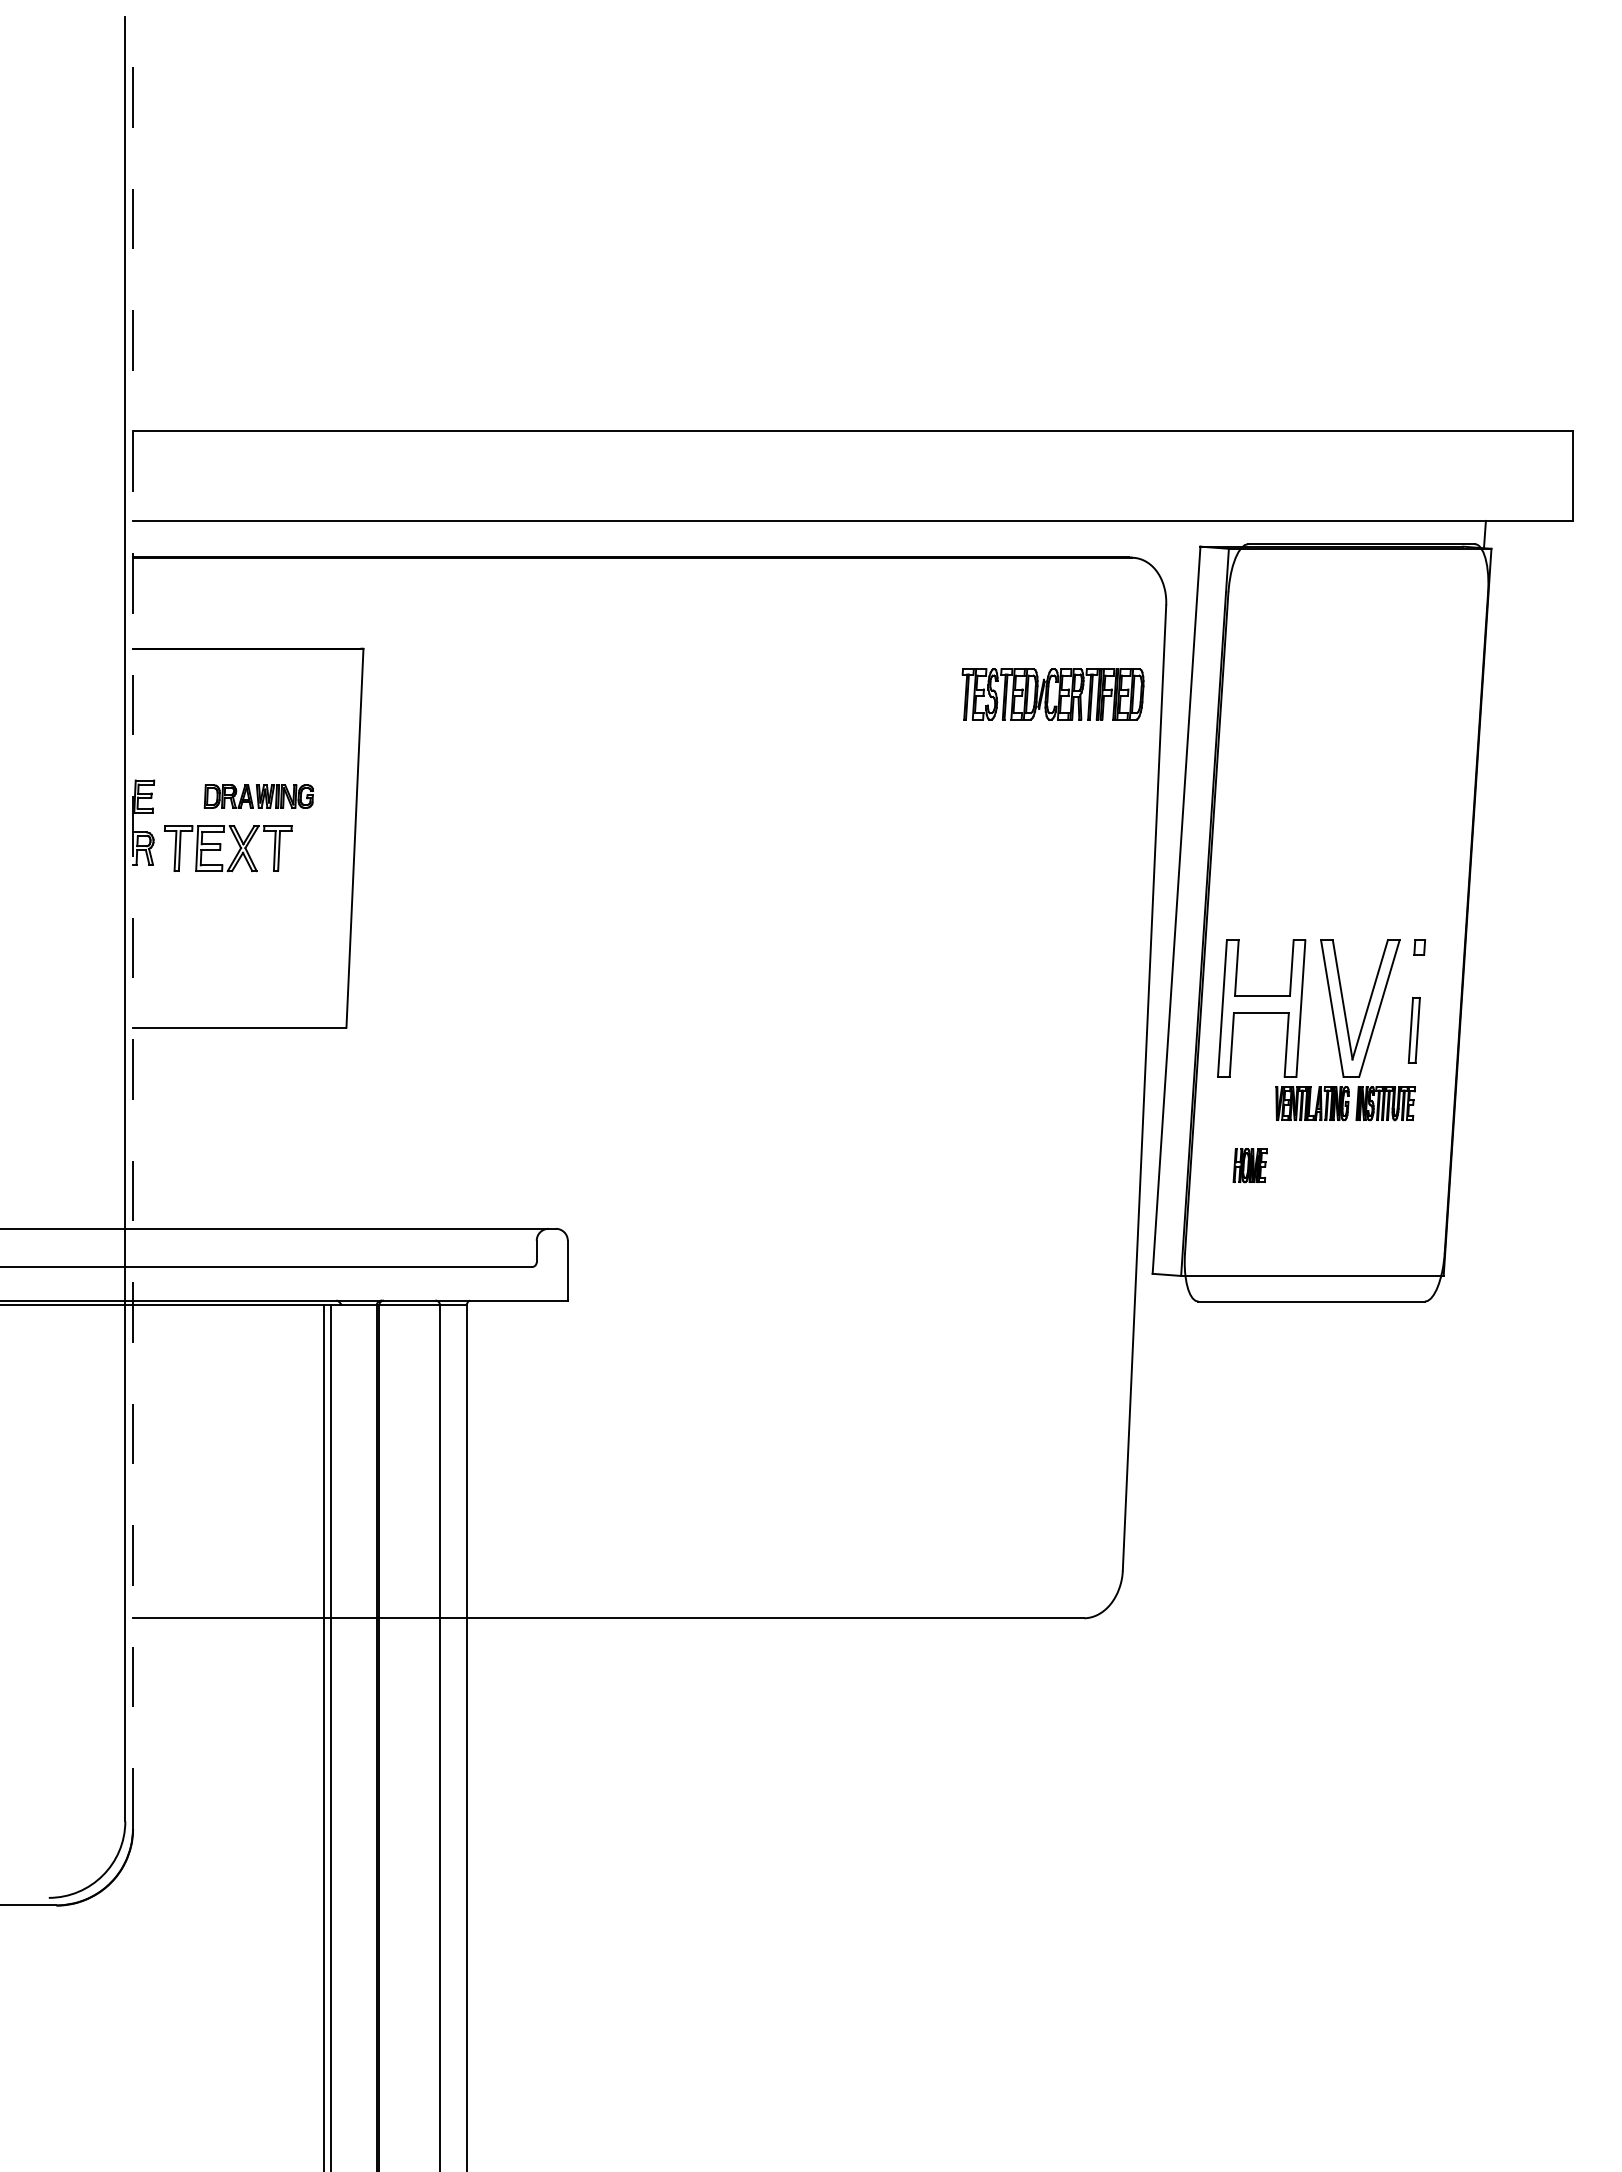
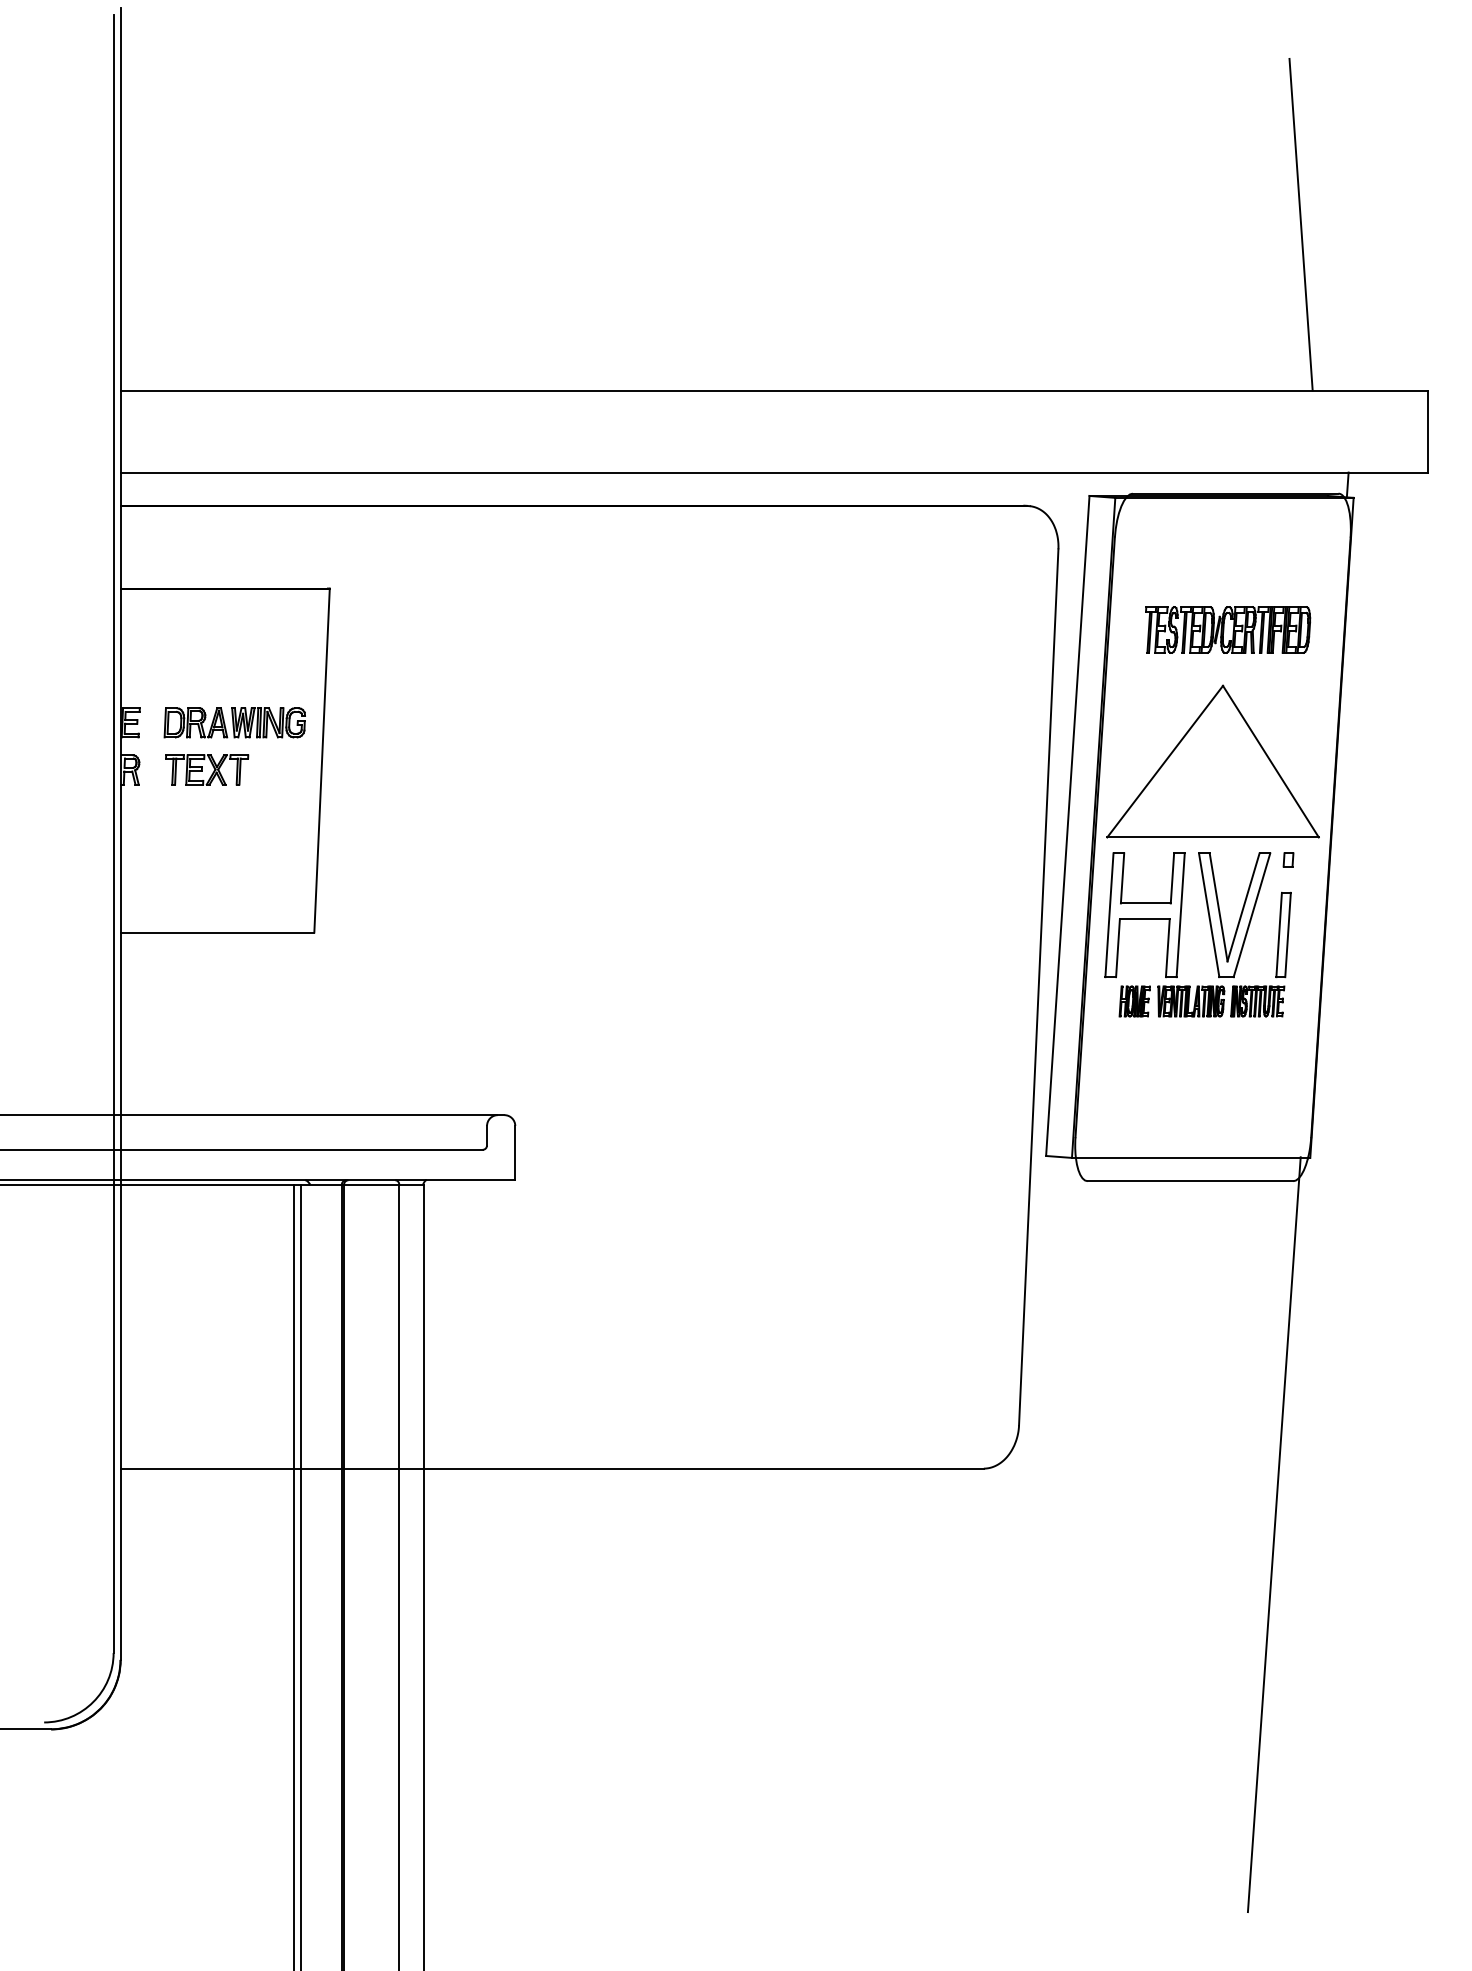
line: (1433, 247) -> (1301, 224), added
part: (1052, 694) -> (1227, 630), moved
part: (258, 796) -> (234, 722), size x1.43
part: (1336, 838) -> (1212, 760), added
part: (228, 848) -> (207, 769), size x0.71
line: (132, 919) -> (120, 834), dashed -> solid
part: (1414, 1030) -> (1283, 935), size x1.43
part: (1249, 1165) -> (1134, 1001), moved
line: (1403, 1690) -> (1273, 1534), added

